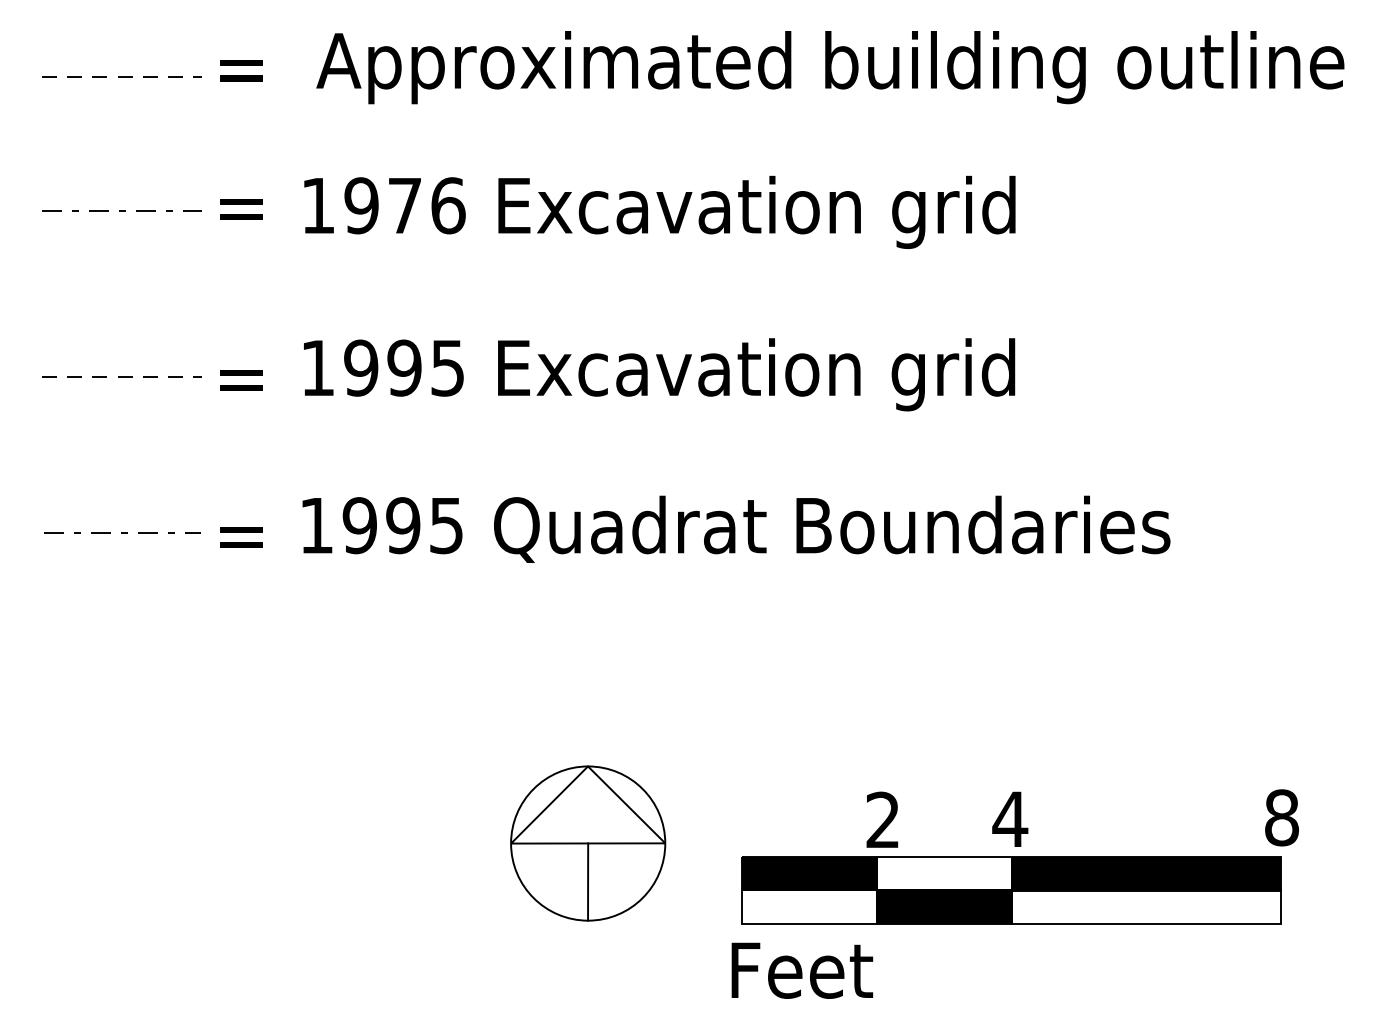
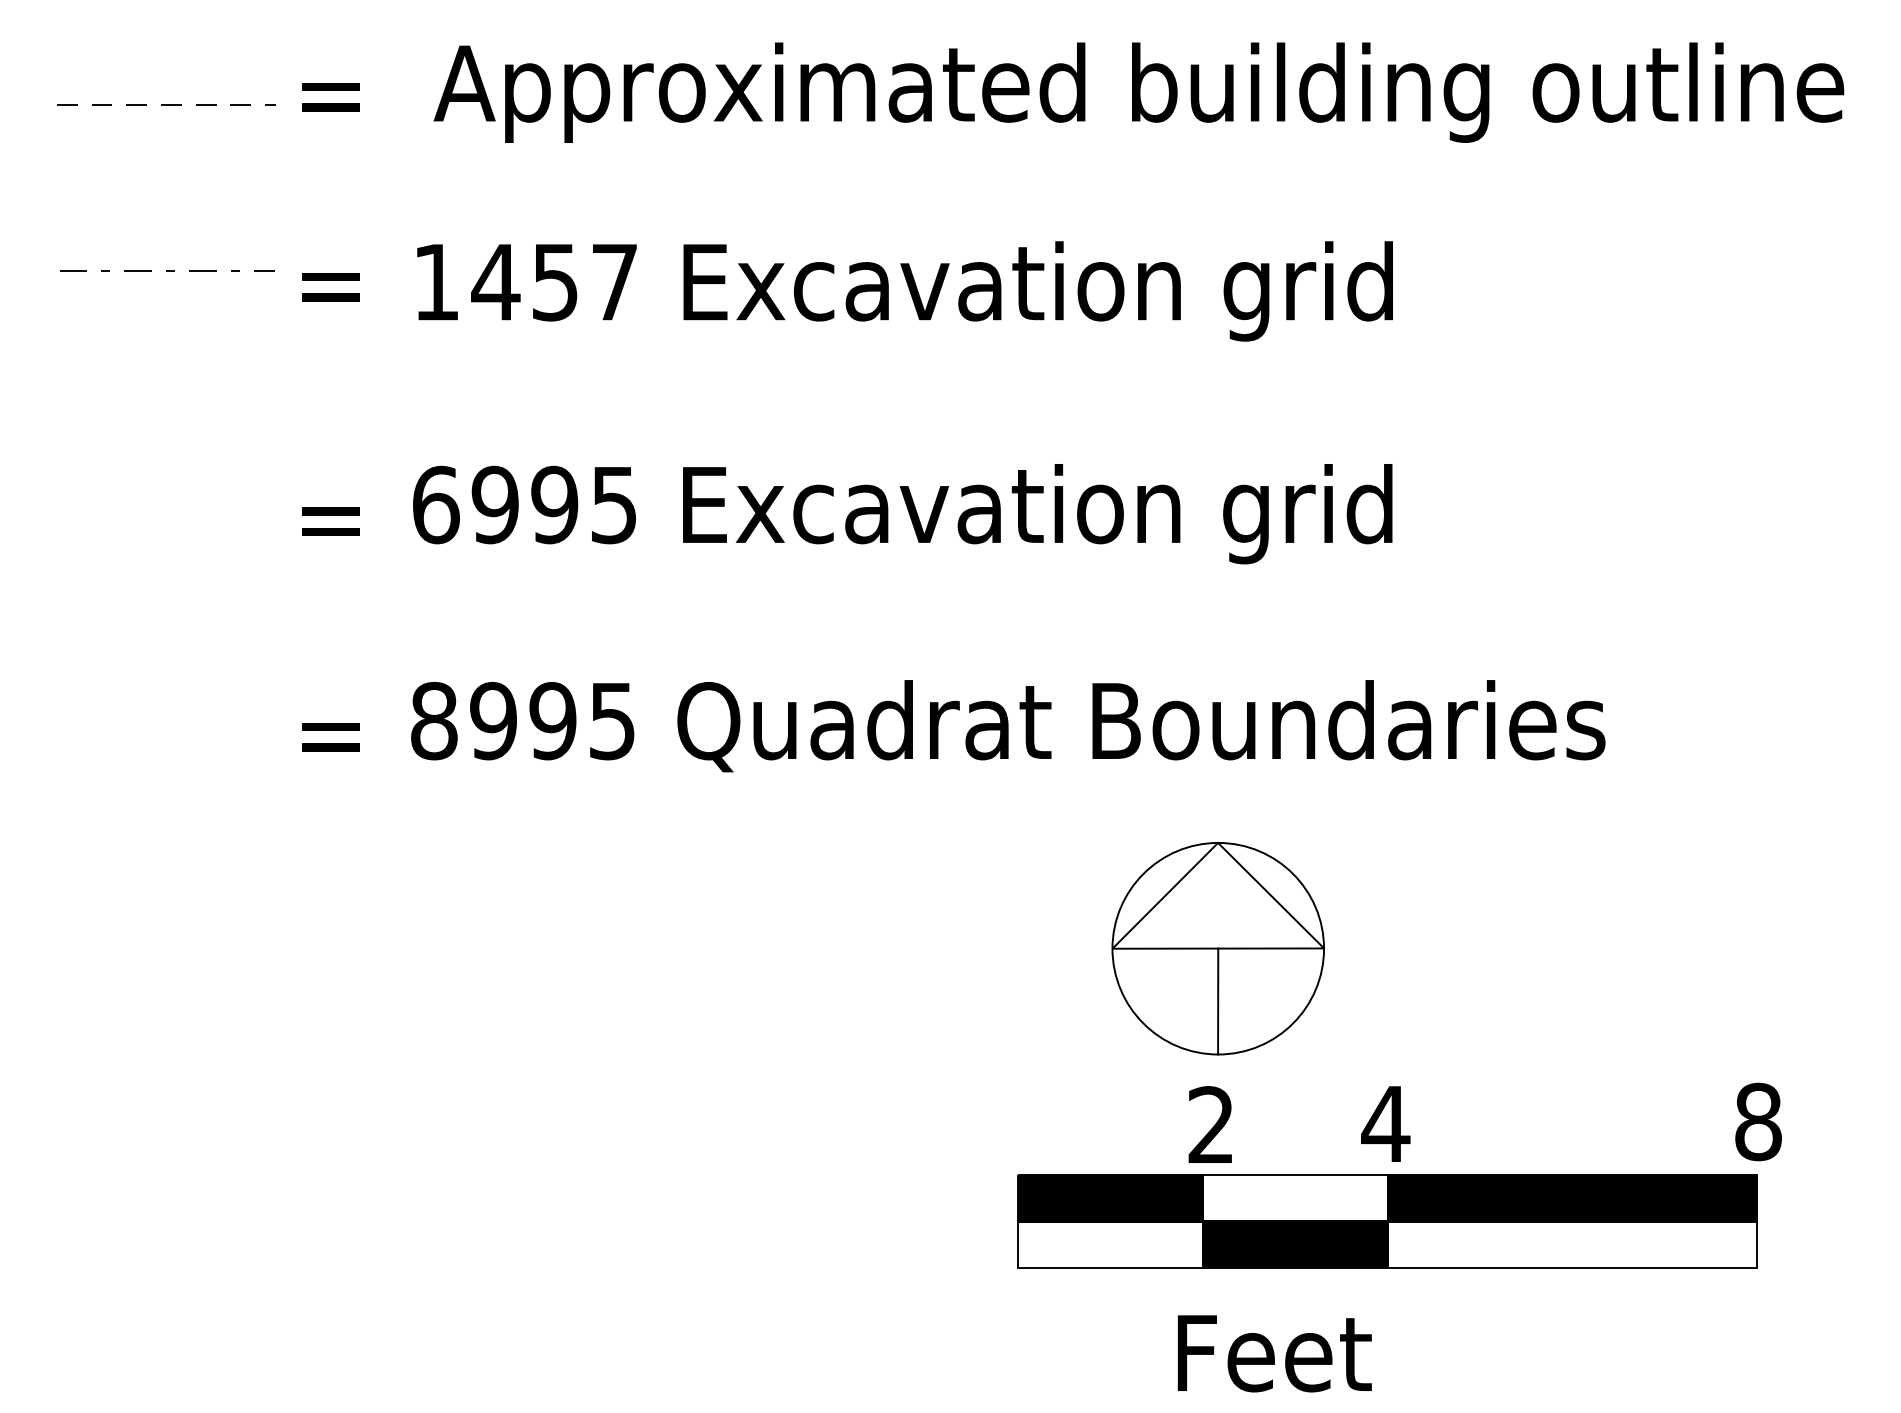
text: (404, 205) -> (554, 281), 1976 -> 1457
line: (121, 210) -> (166, 288), removed
text: (318, 367) -> (436, 504), 1995 -> 6995
line: (121, 376) -> (166, 516), removed
text: (316, 525) -> (433, 720), 1995 -> 8995
line: (122, 532) -> (167, 269), moved
part: (588, 843) -> (1218, 948), moved
text: (802, 970) -> (1274, 1353), moved

